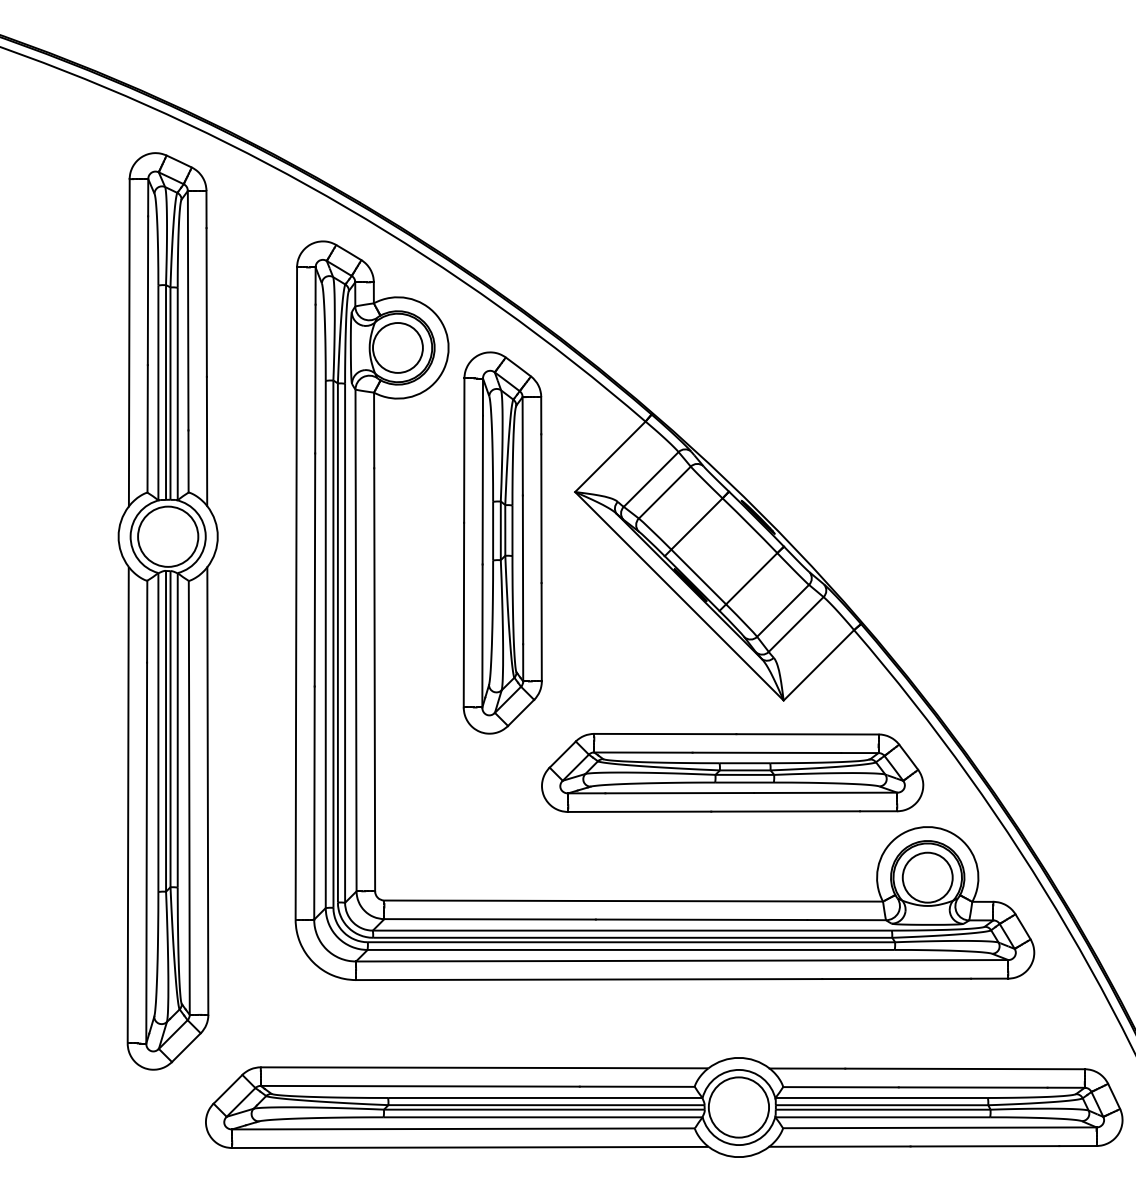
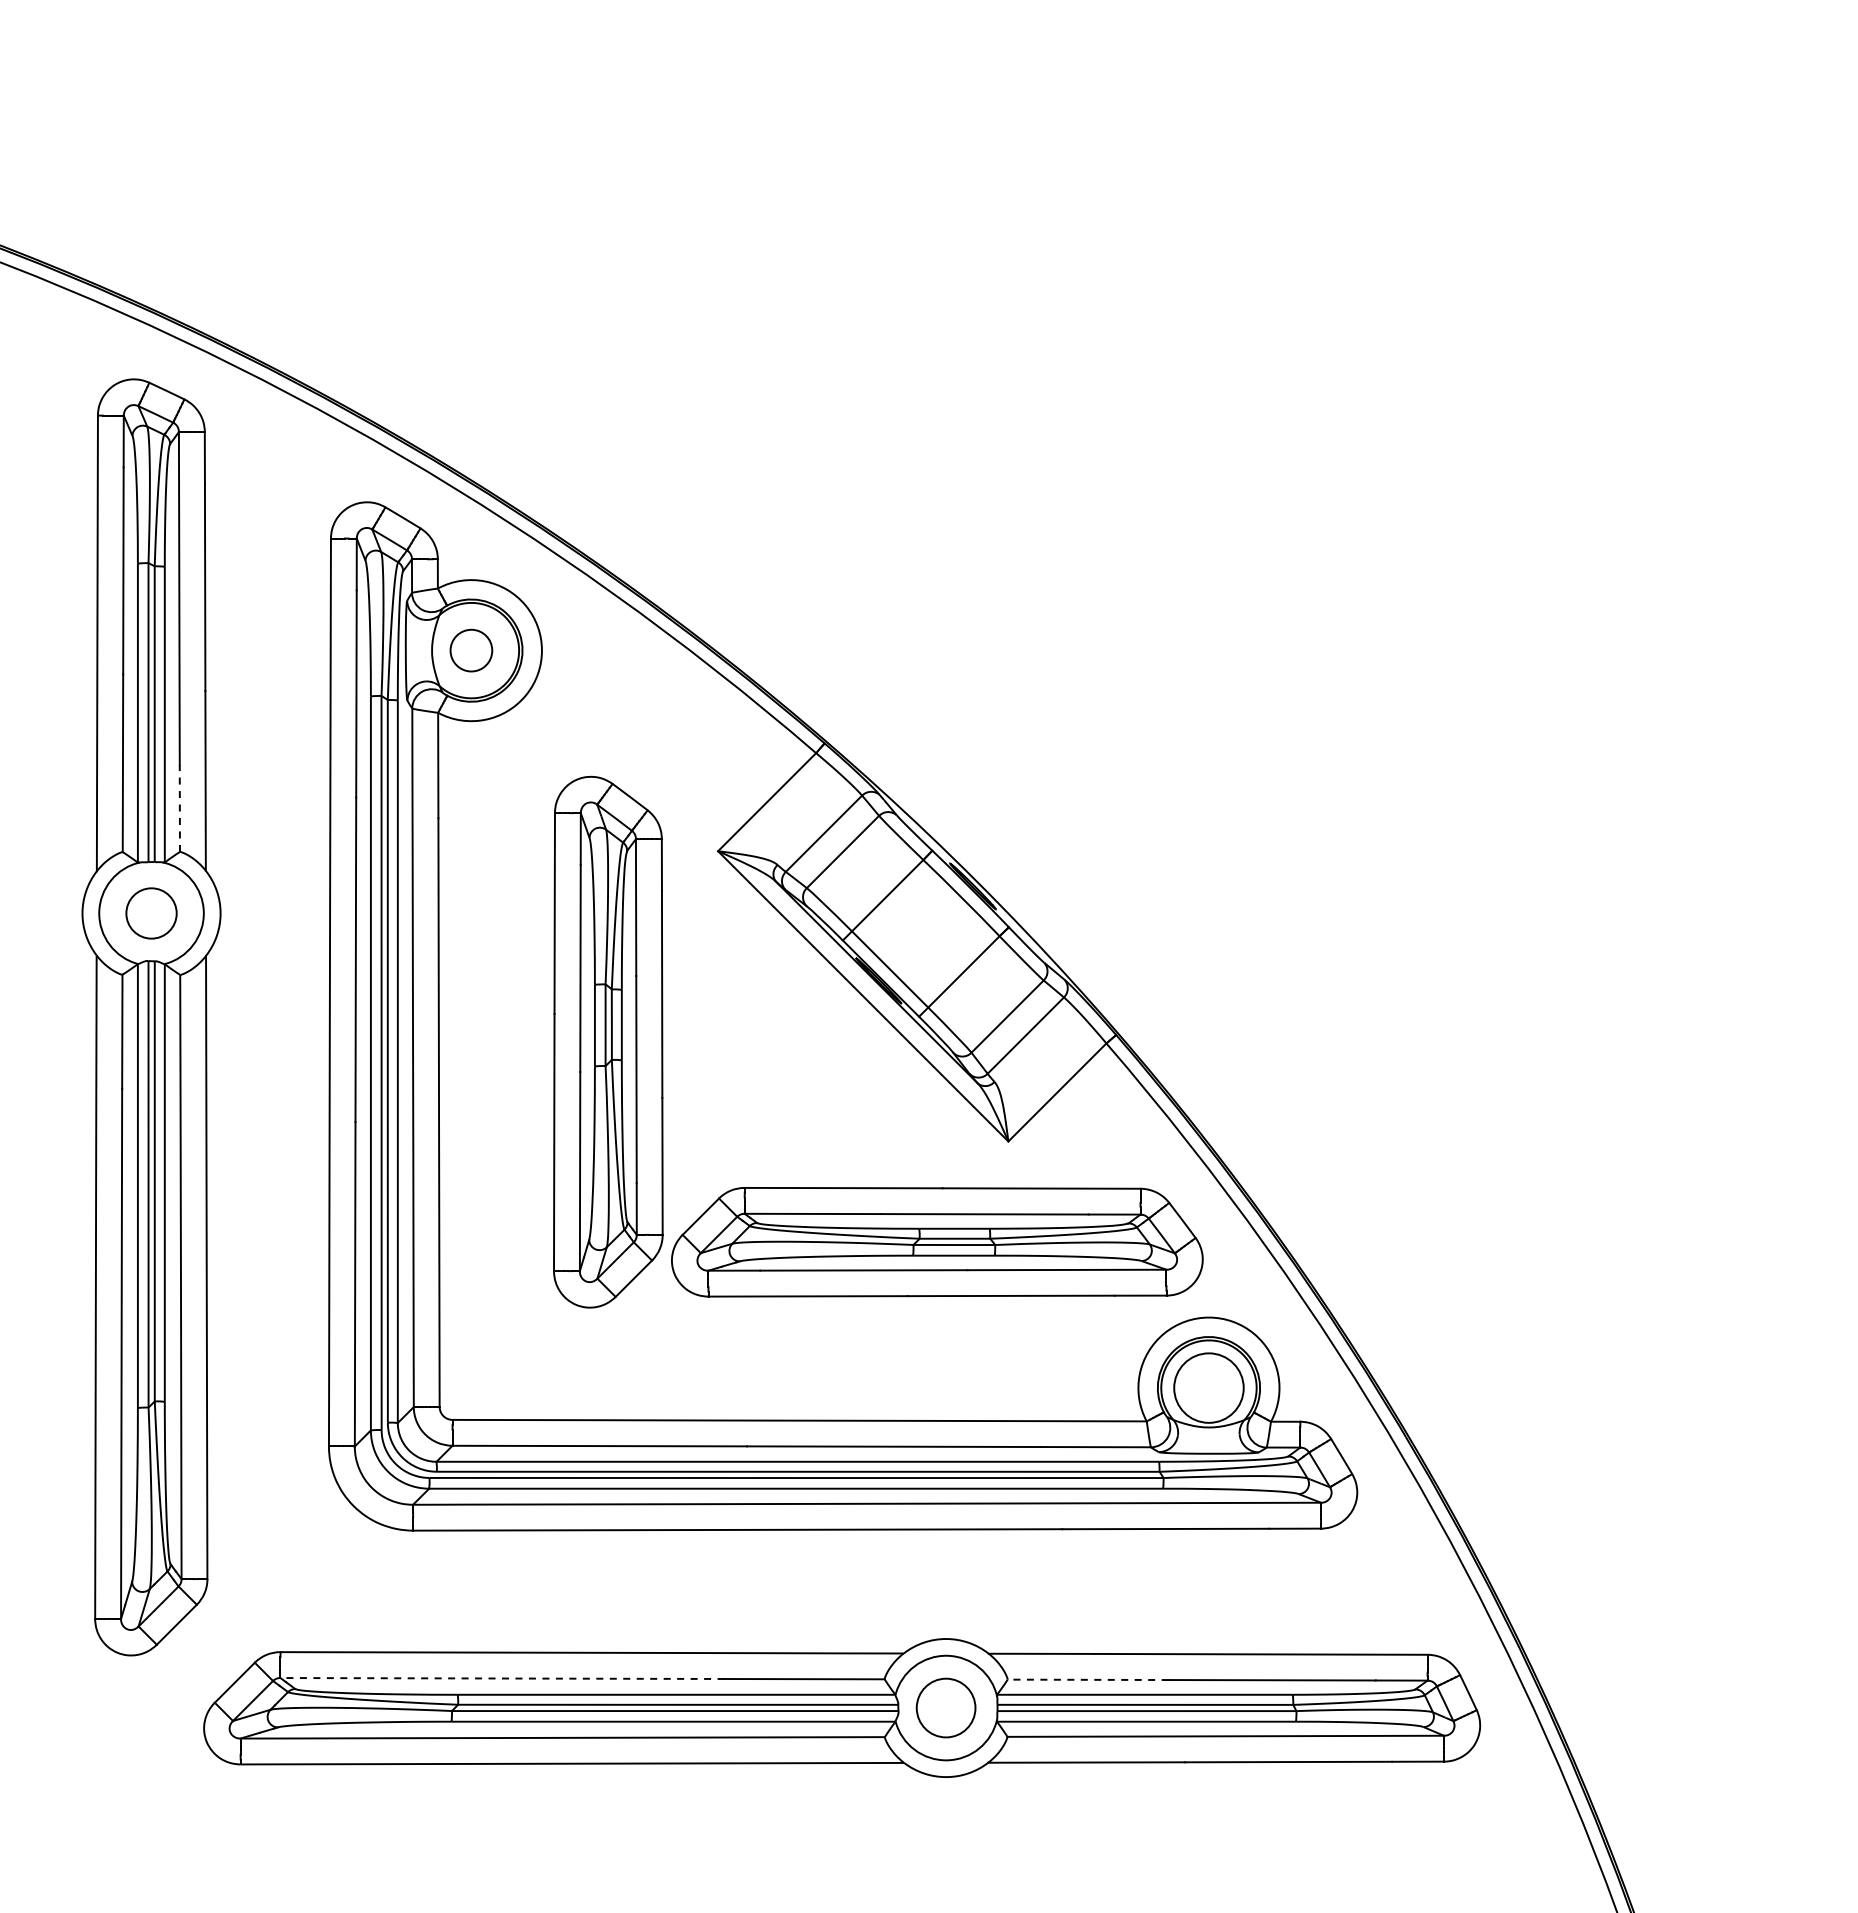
circle: (398, 347) -> (471, 650), size x0.6
line: (188, 461) -> (179, 808), solid -> dashed
circle: (168, 536) -> (151, 913), size x0.6
part: (502, 542) -> (608, 1041), moved
line: (420, 1086) -> (502, 1678), solid -> dashed
line: (840, 1087) -> (1087, 1679), solid -> dashed
circle: (739, 1107) -> (946, 1708), size x0.7

